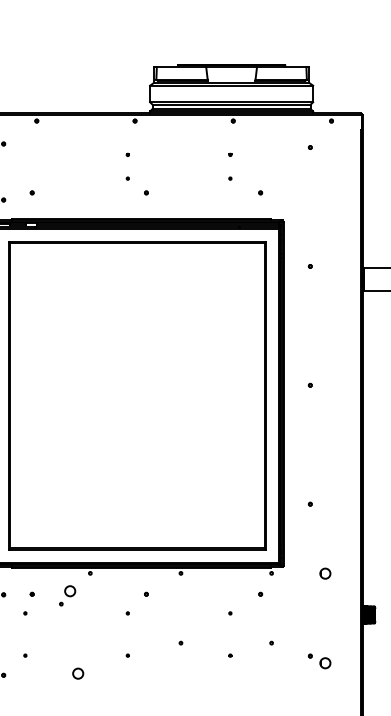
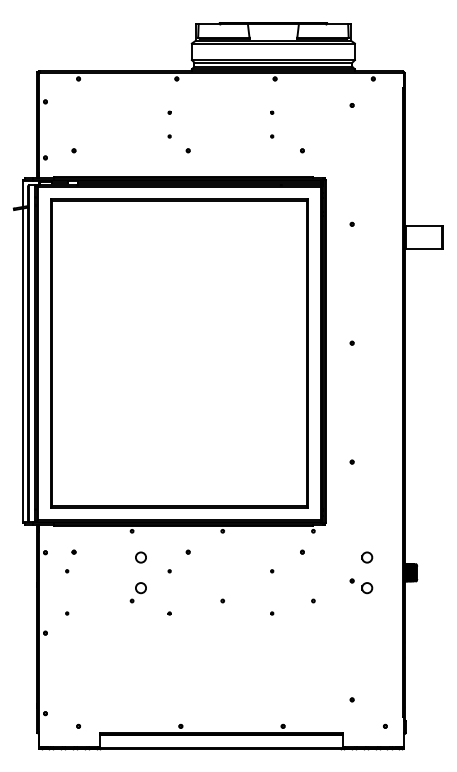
circle: (325, 573) -> (367, 557), moved
part: (66, 595) -> (137, 592), moved
part: (319, 661) -> (361, 586), moved
circle: (77, 673) -> (140, 557), moved

